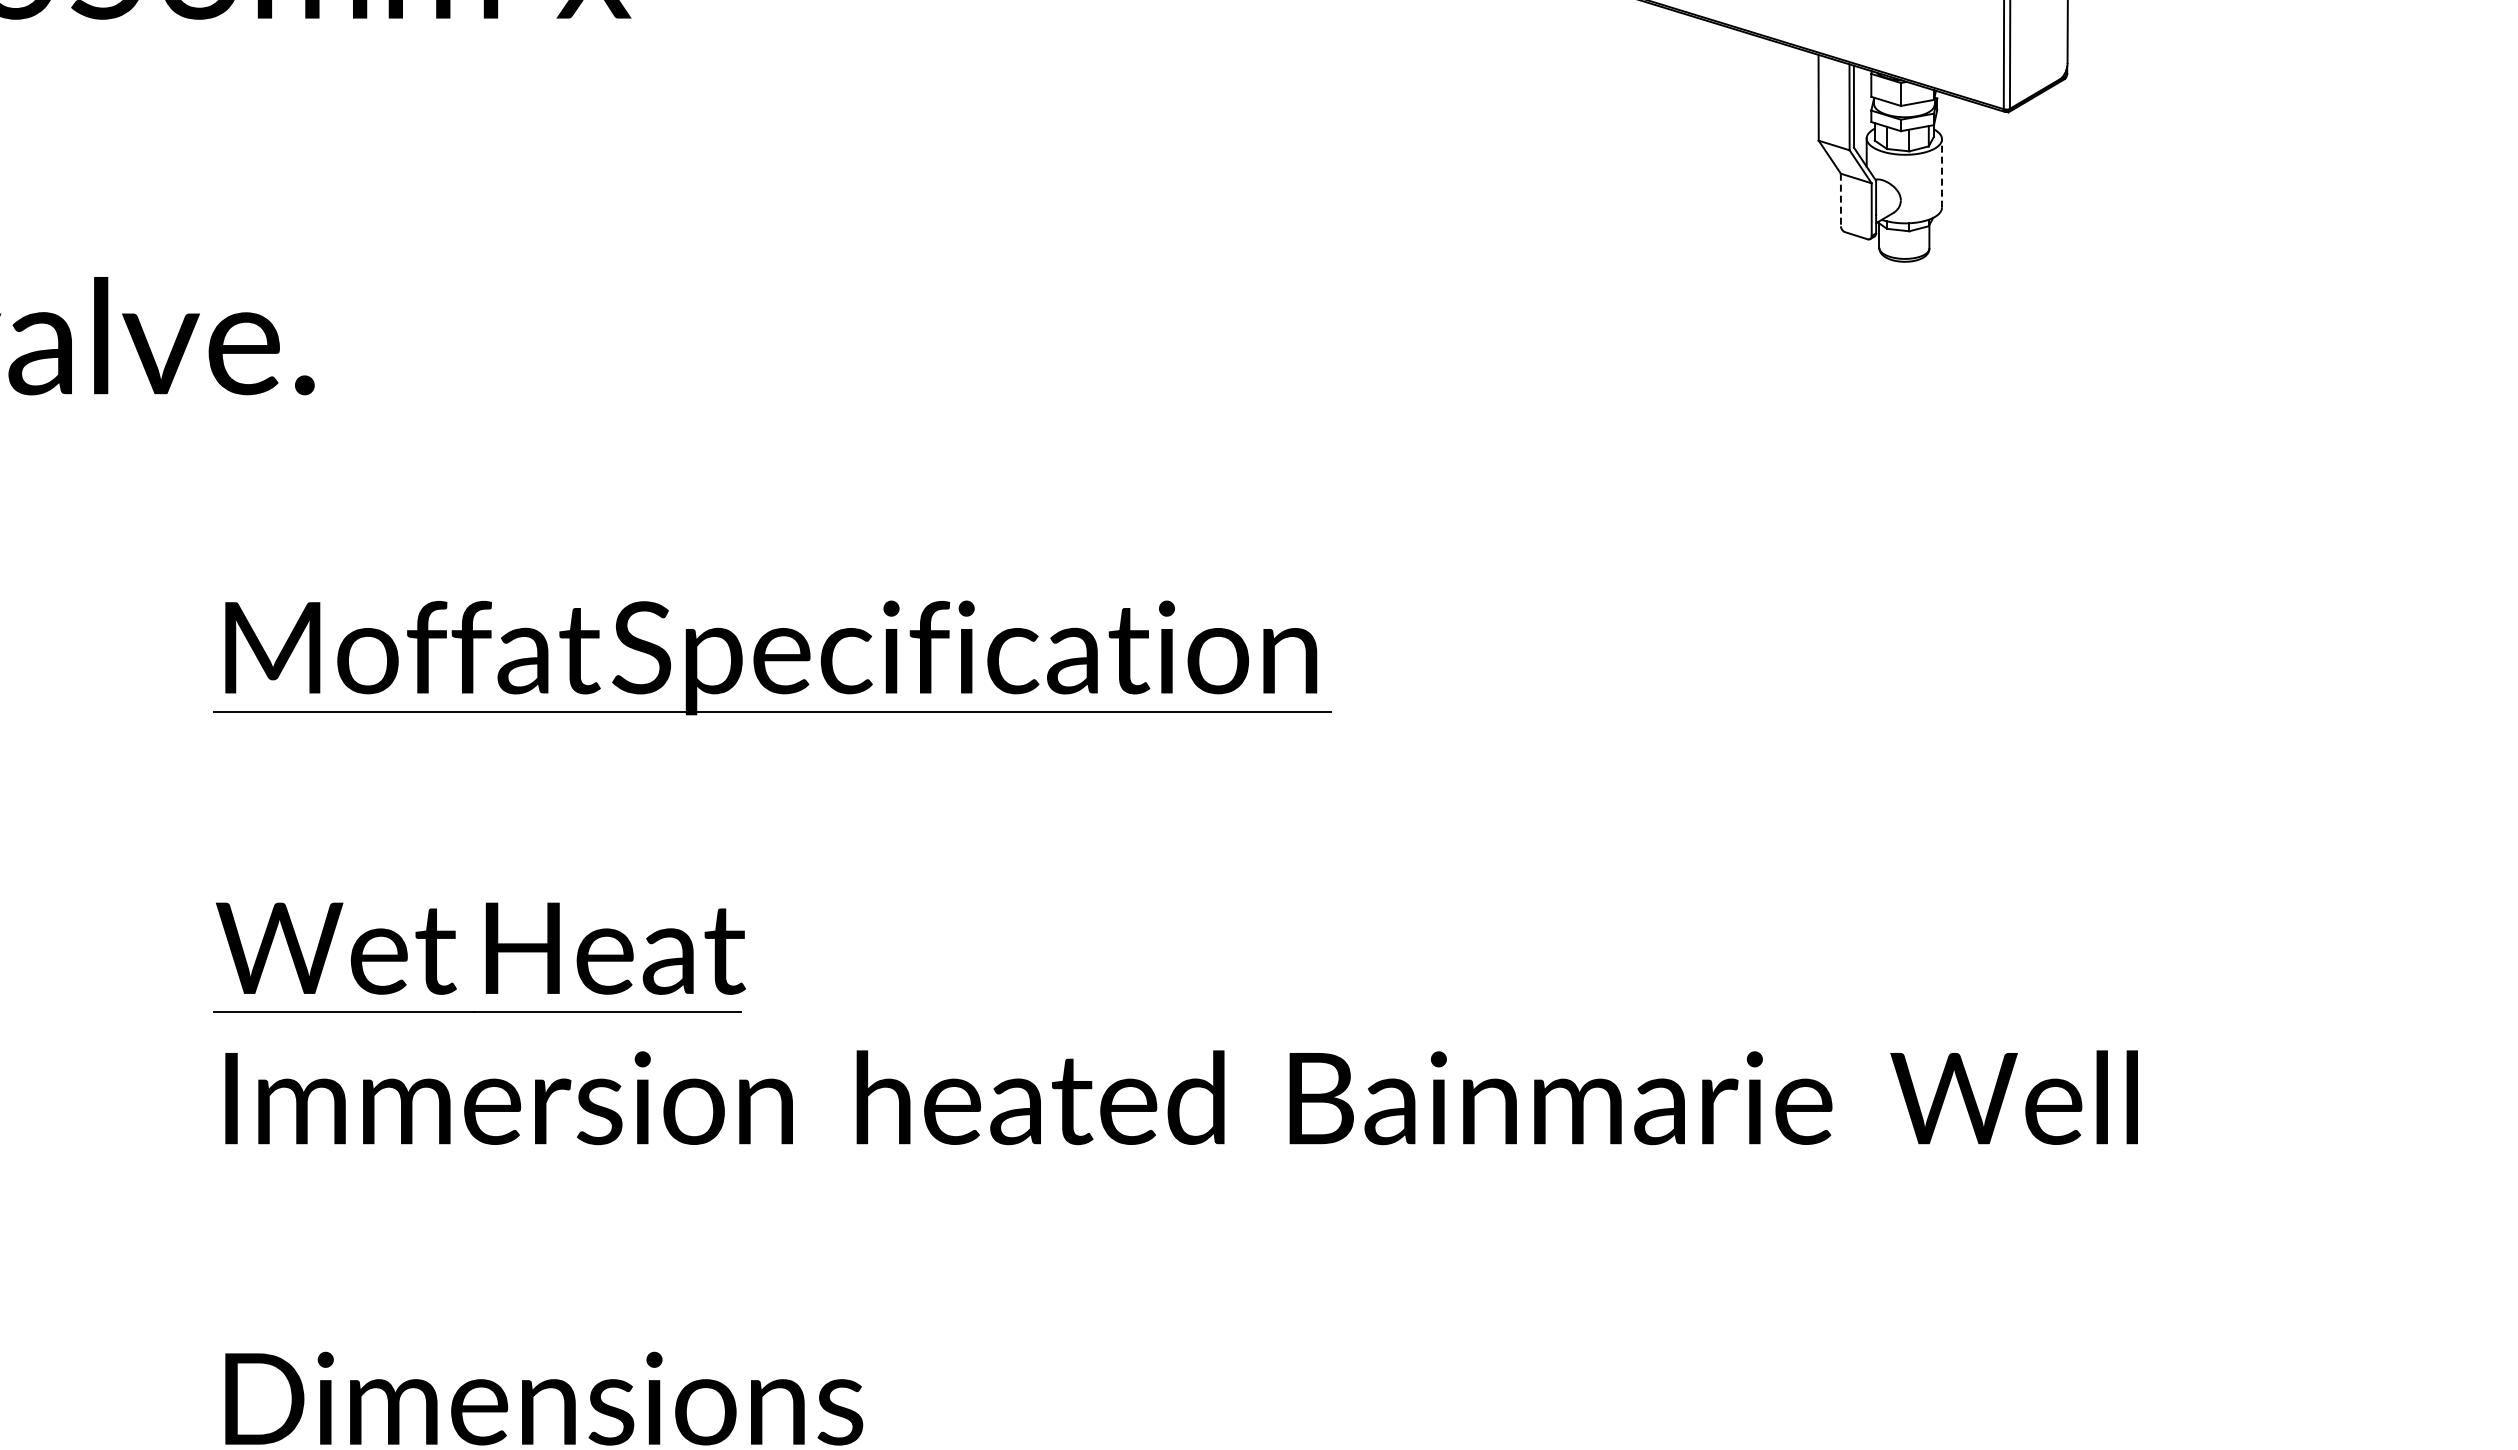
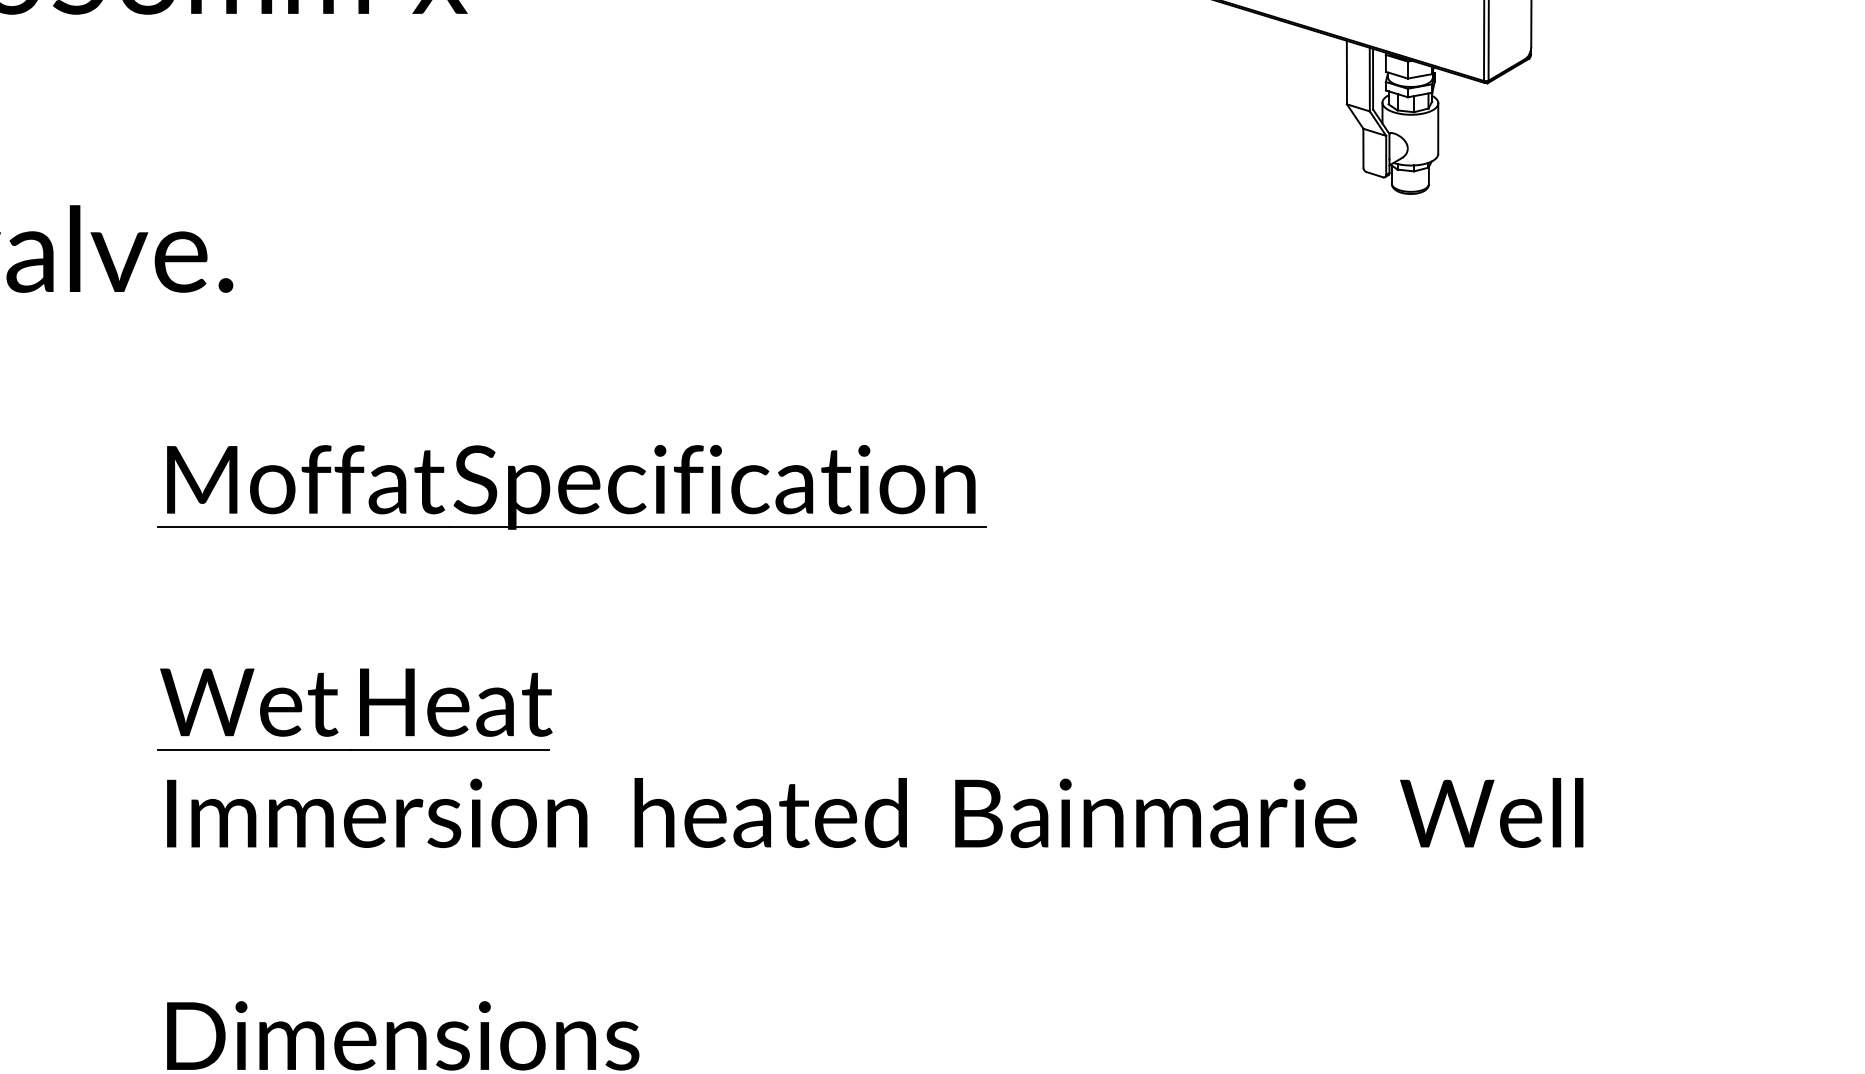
line: (1941, 172) -> (1437, 127), dashed -> solid
line: (1840, 200) -> (1363, 148), dashed -> solid

